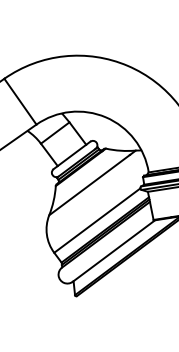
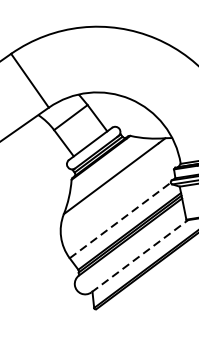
line: (97, 220) -> (120, 220), solid -> dashed
line: (114, 250) -> (140, 255), solid -> dashed

